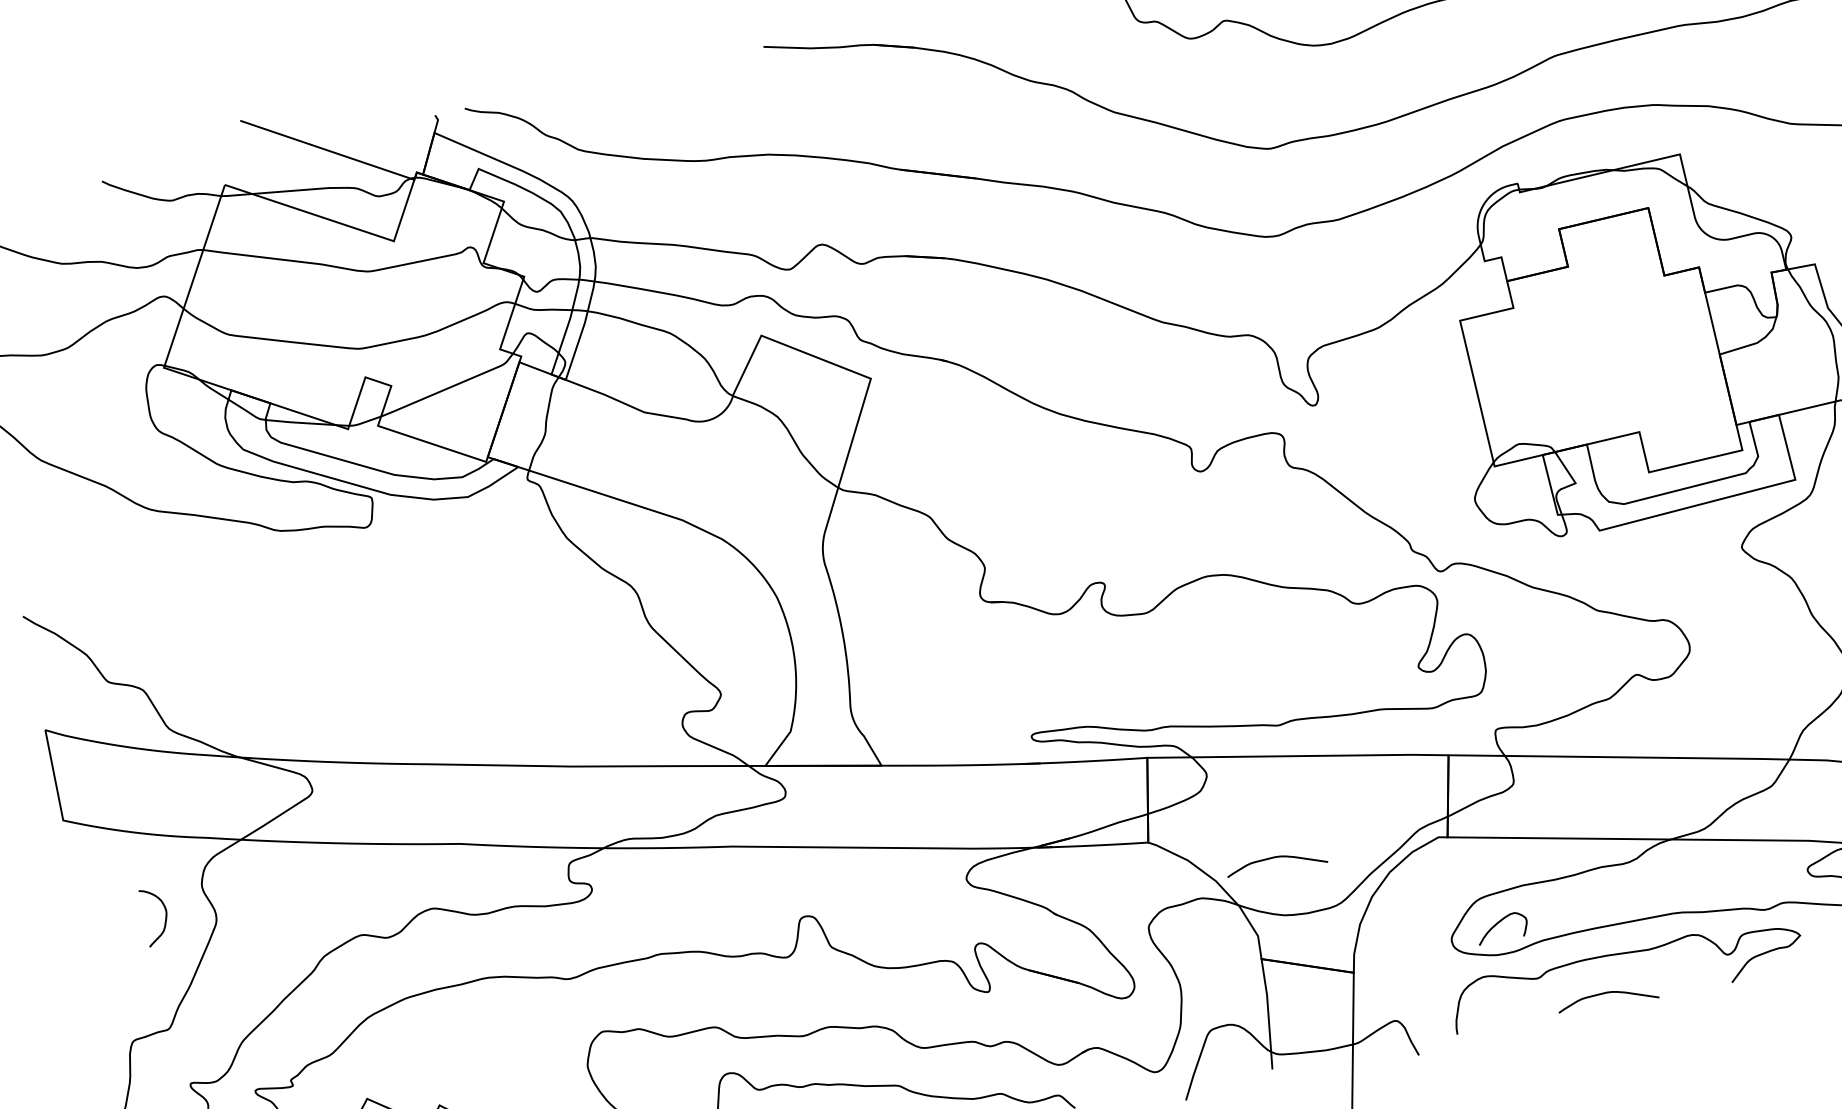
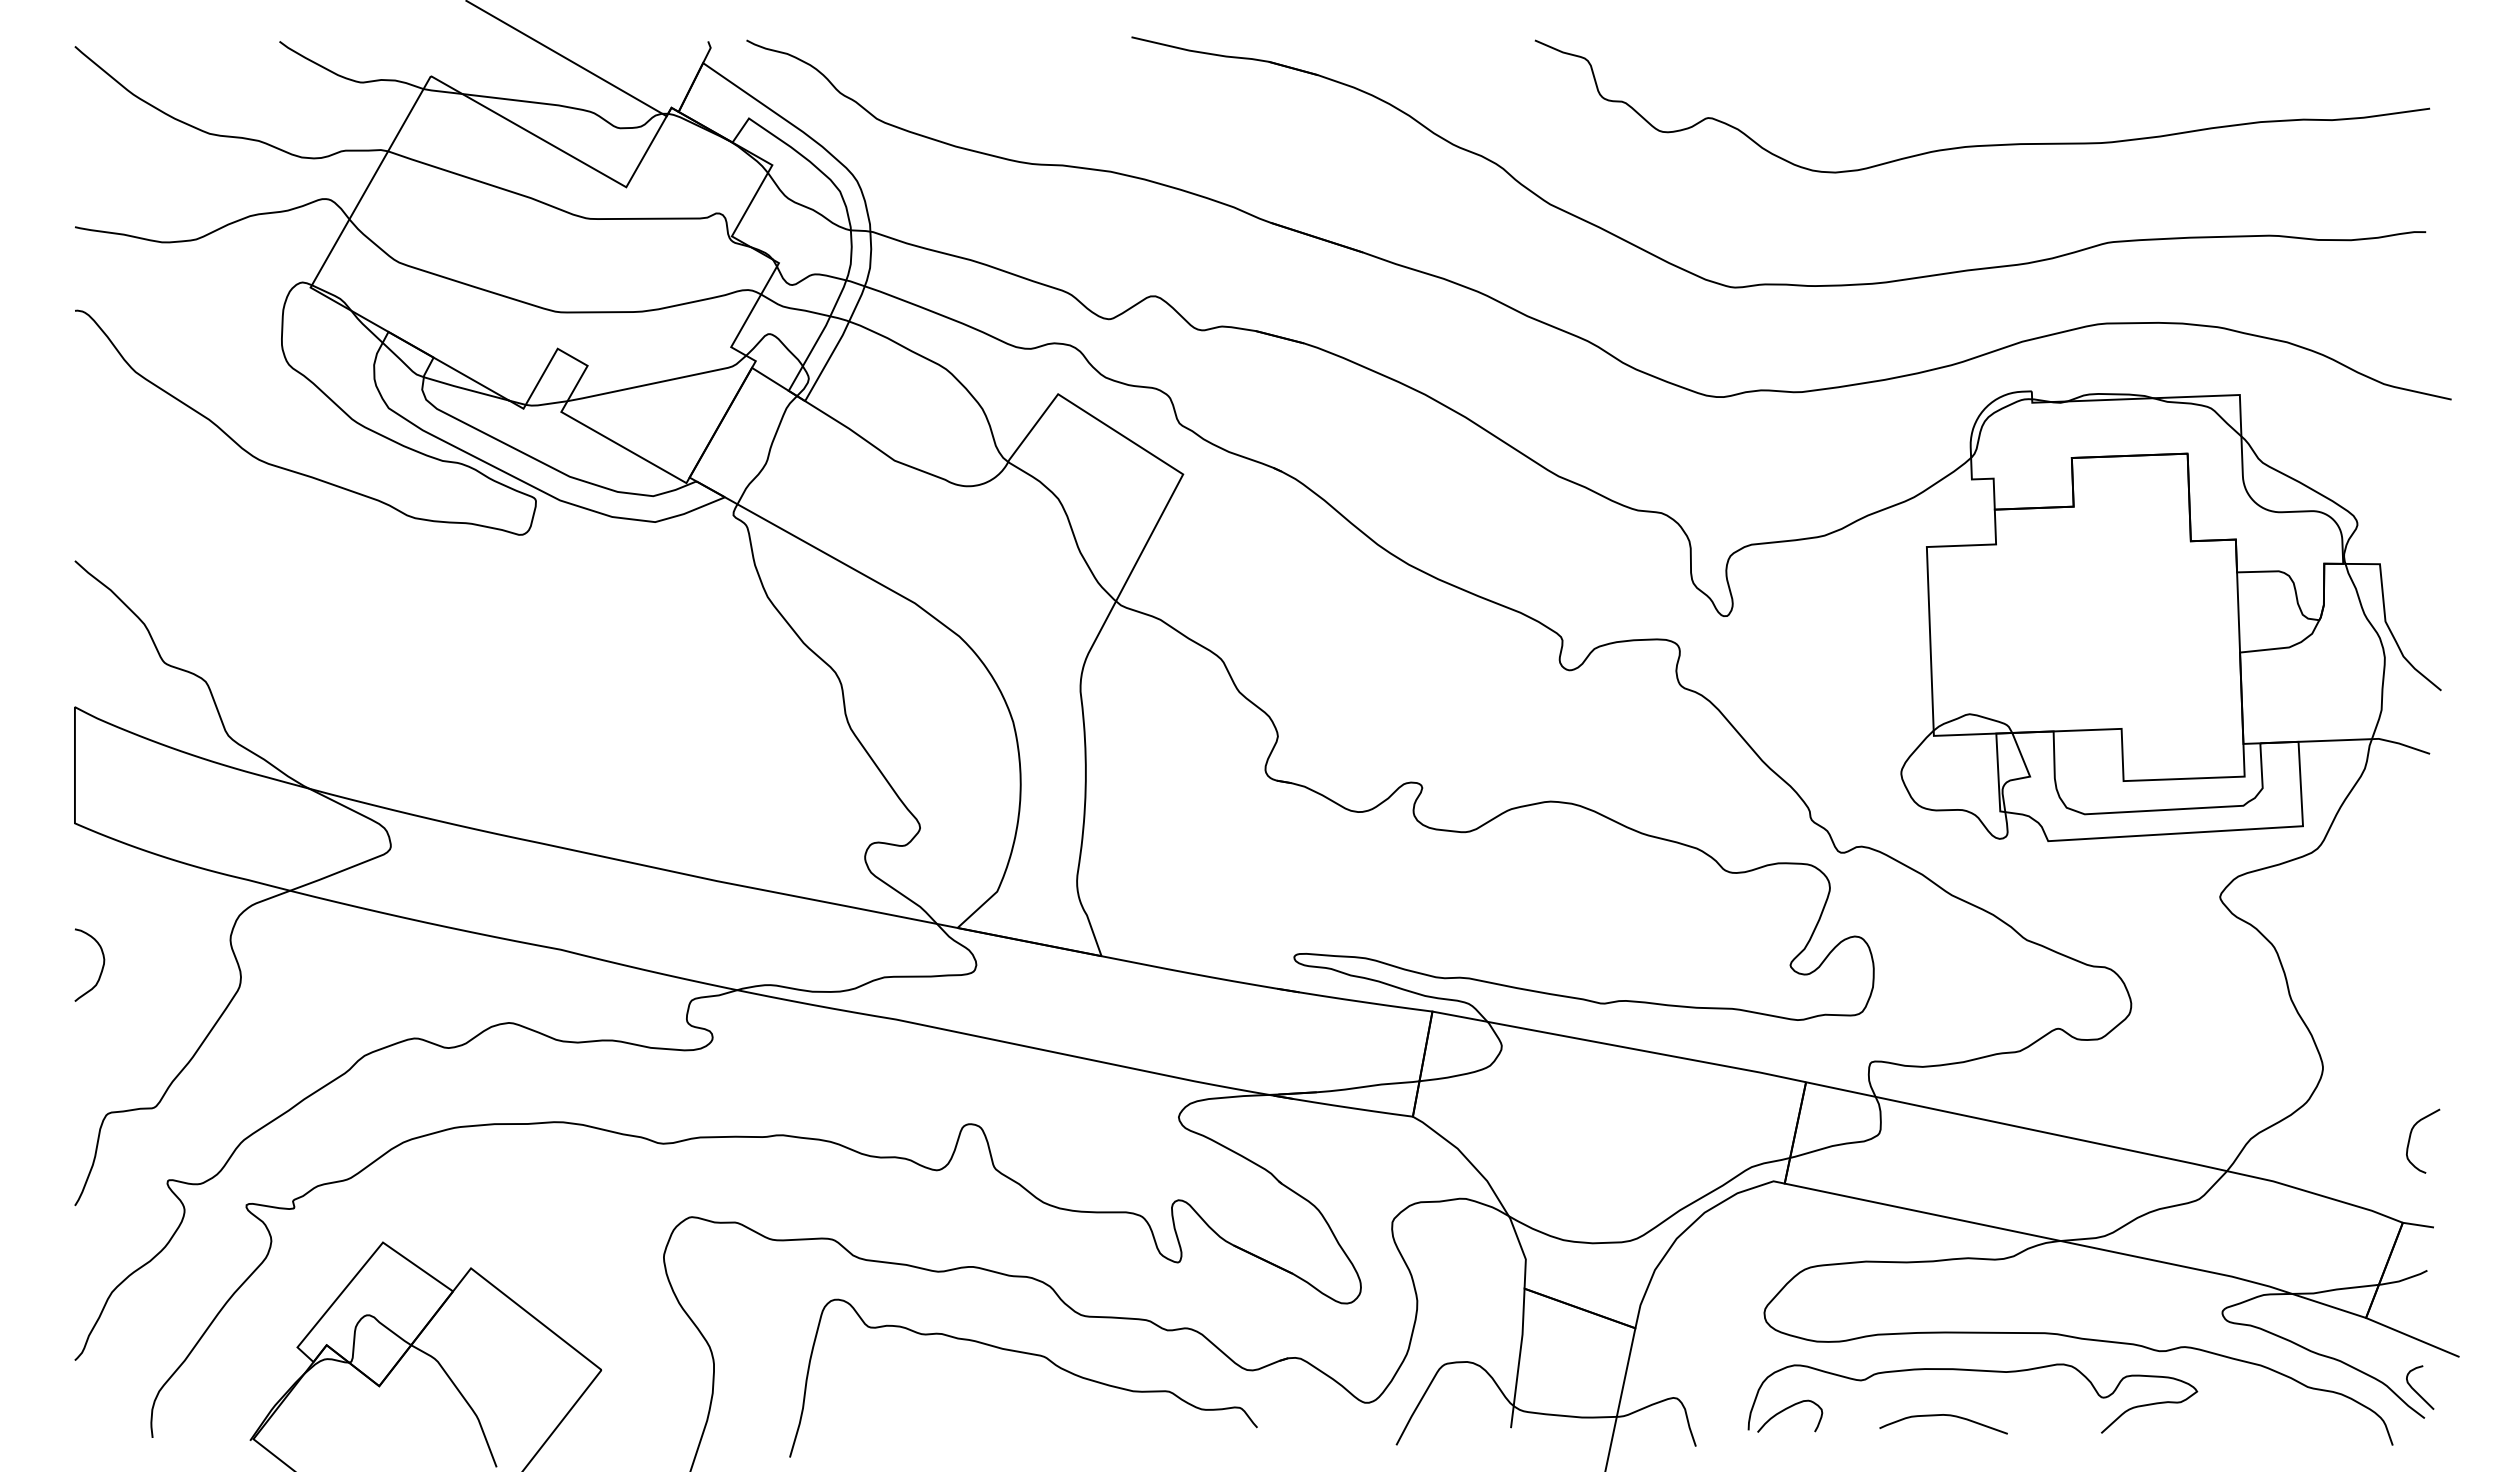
curve: (1275, 857) -> (1566, 1166), removed
curve: (165, 917) -> (101, 968), moved
curve: (1499, 923) -> (1787, 1409), moved

